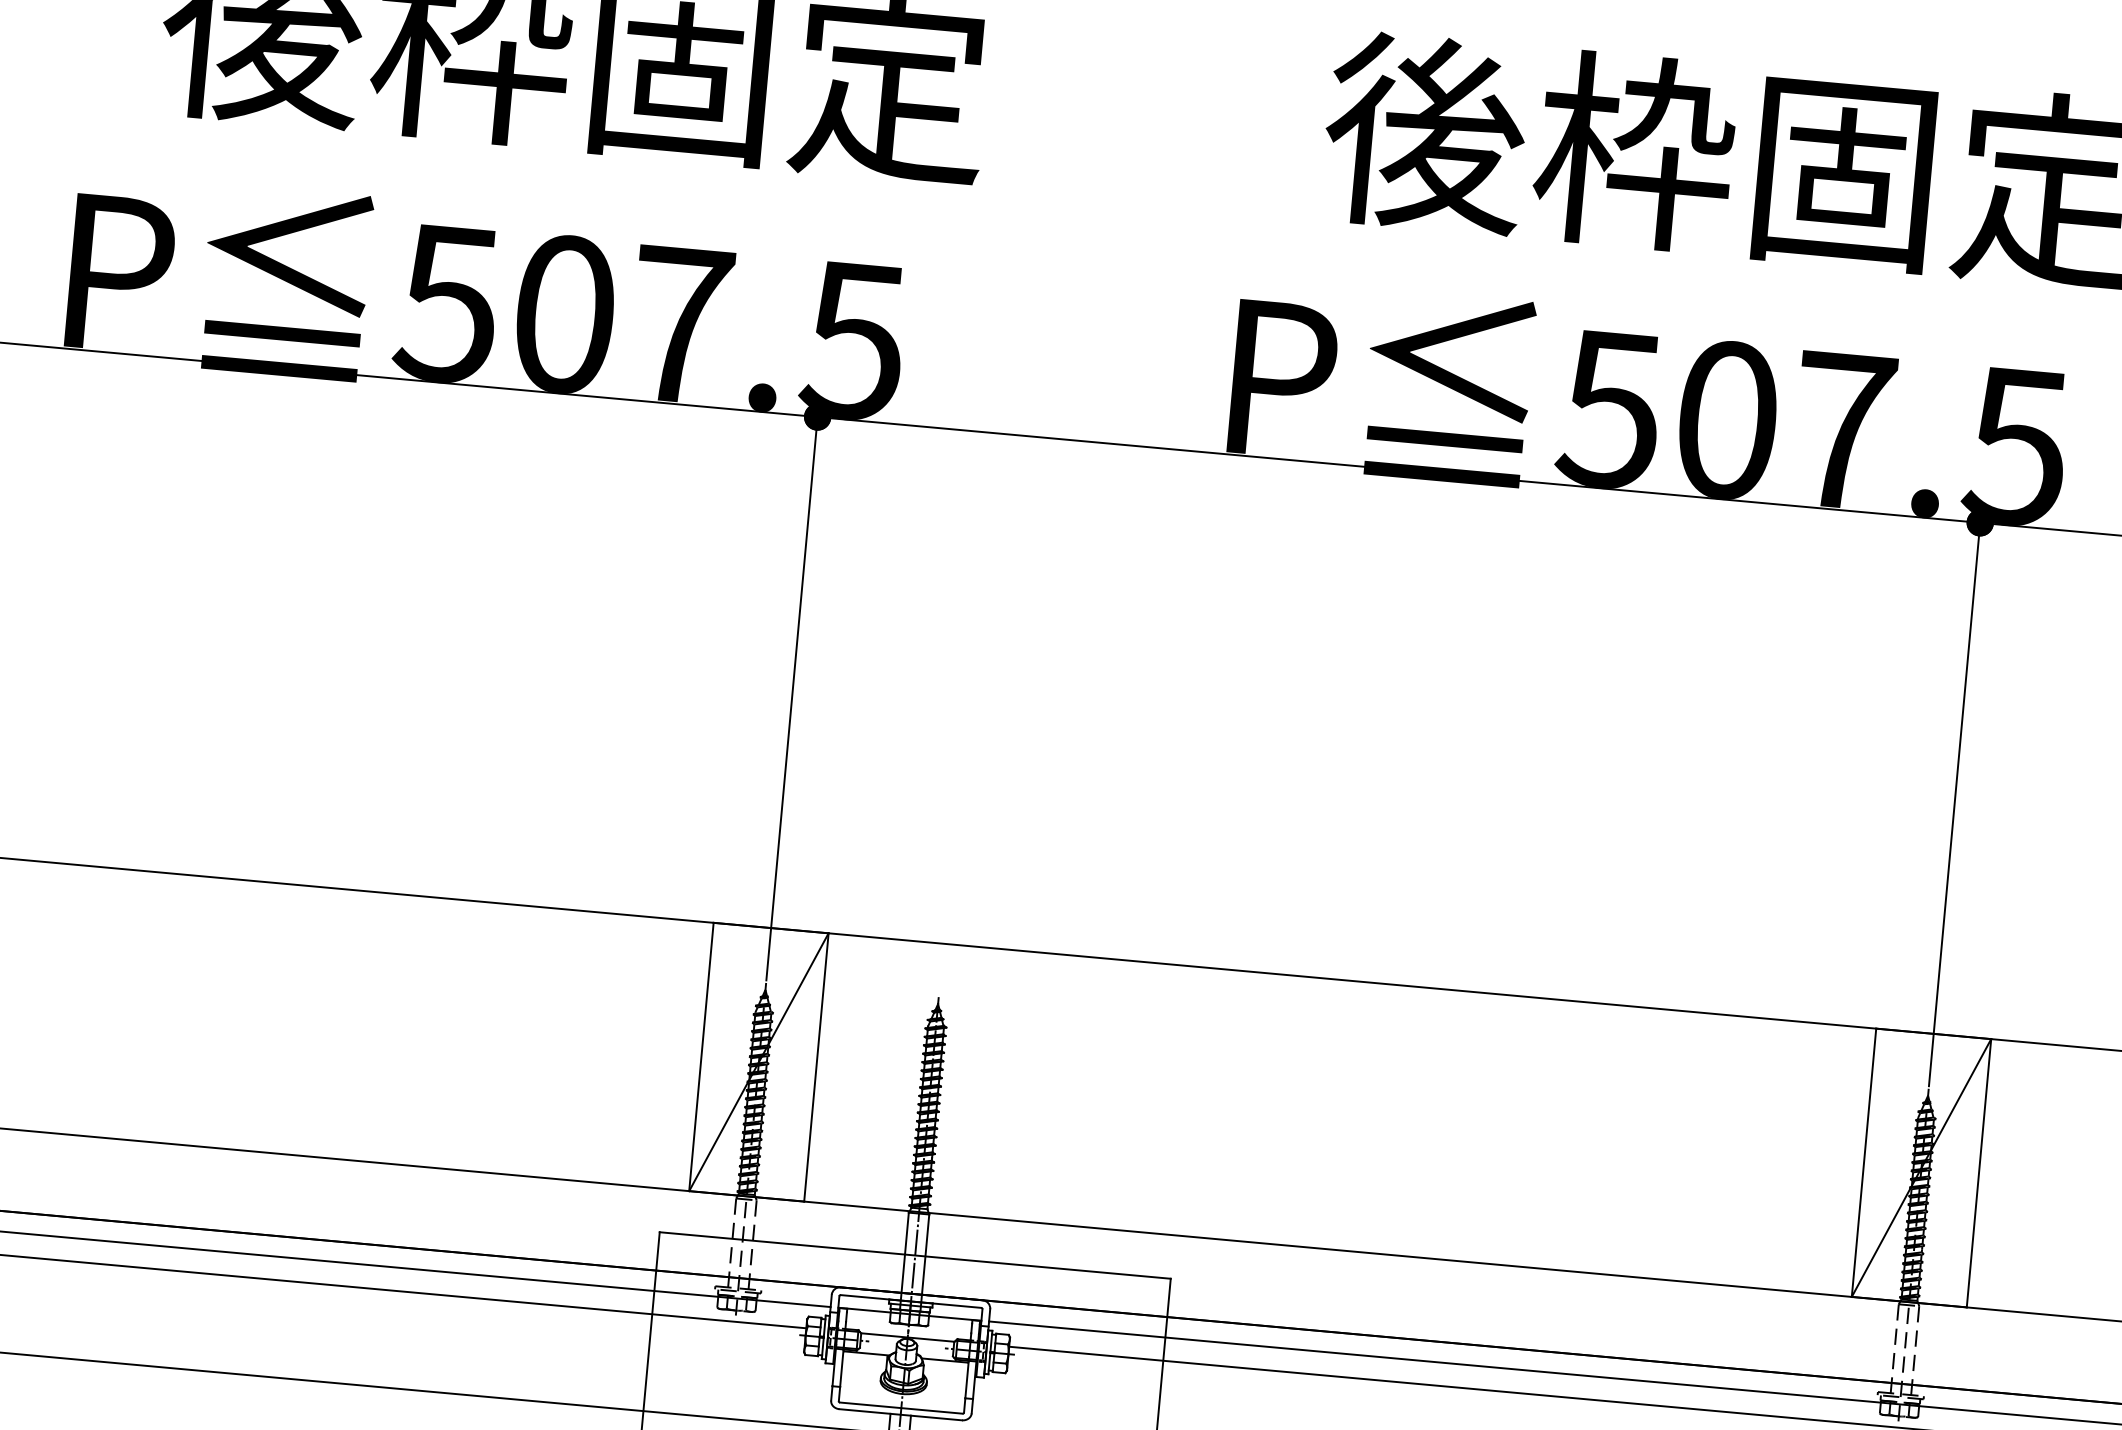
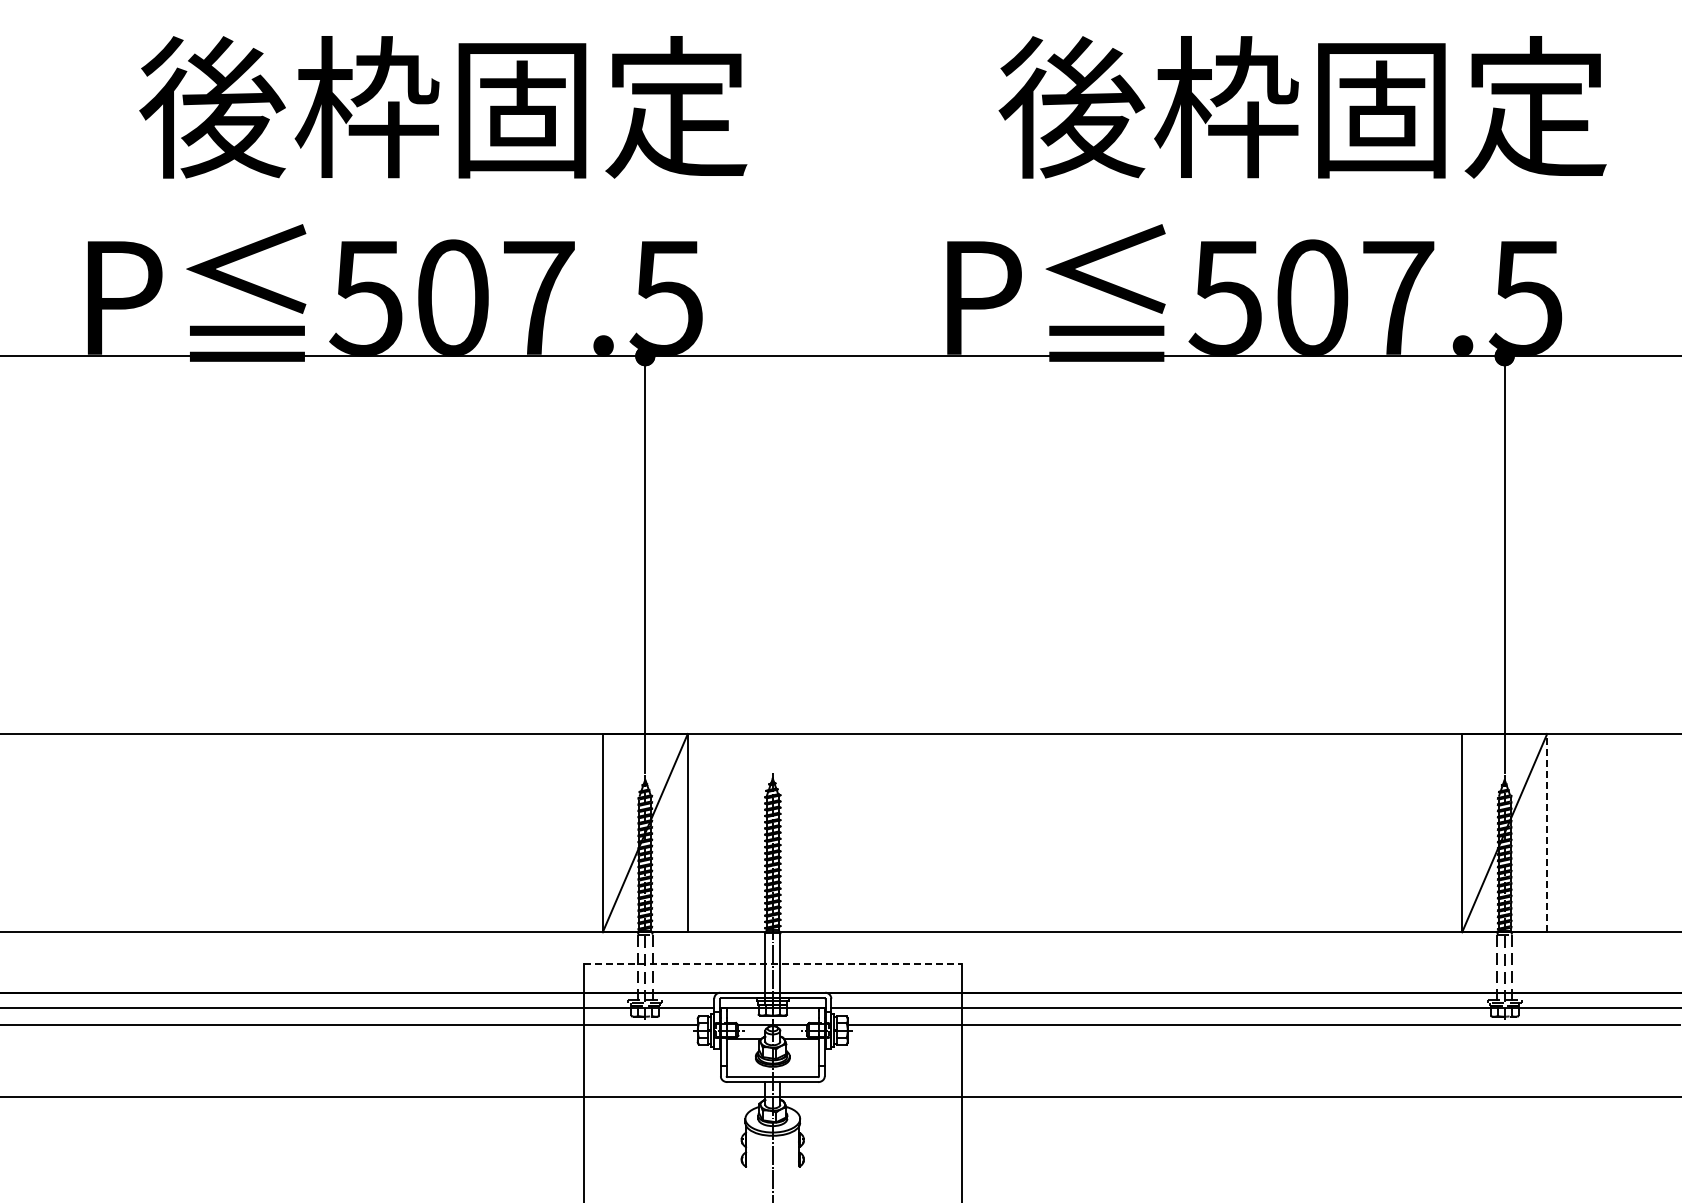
line: (1979, 1172) -> (1547, 832), solid -> dashed
line: (914, 1255) -> (772, 964), solid -> dashed

